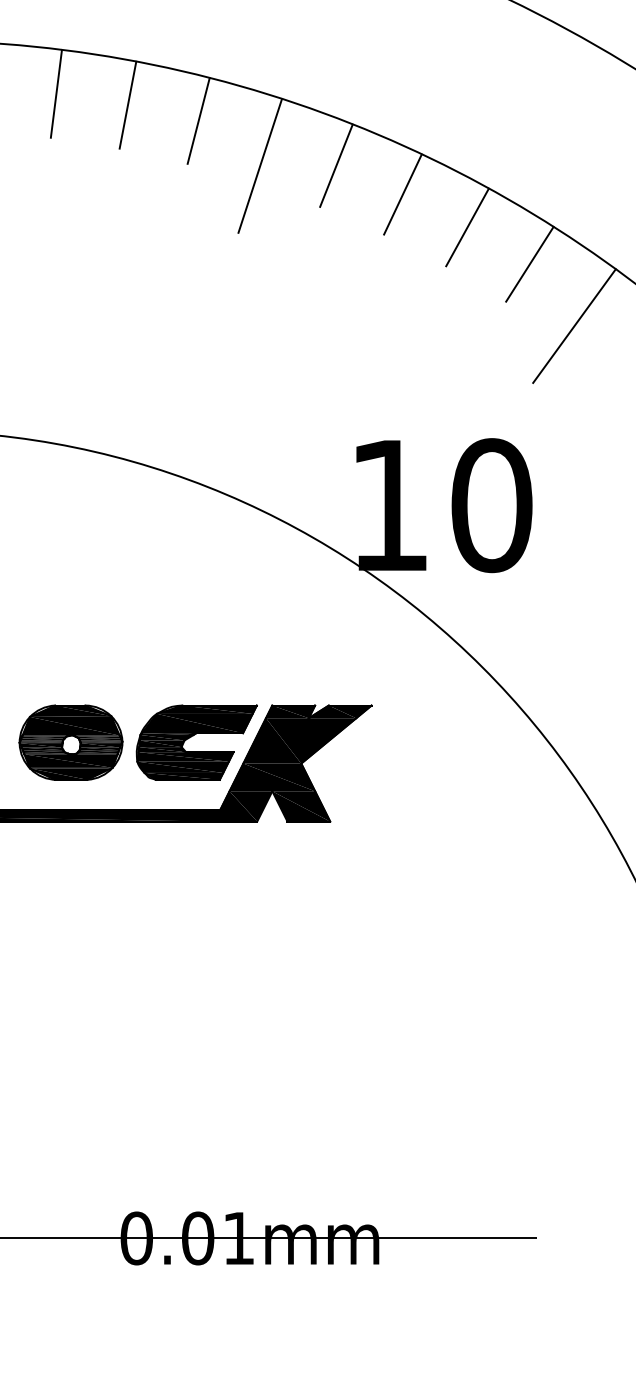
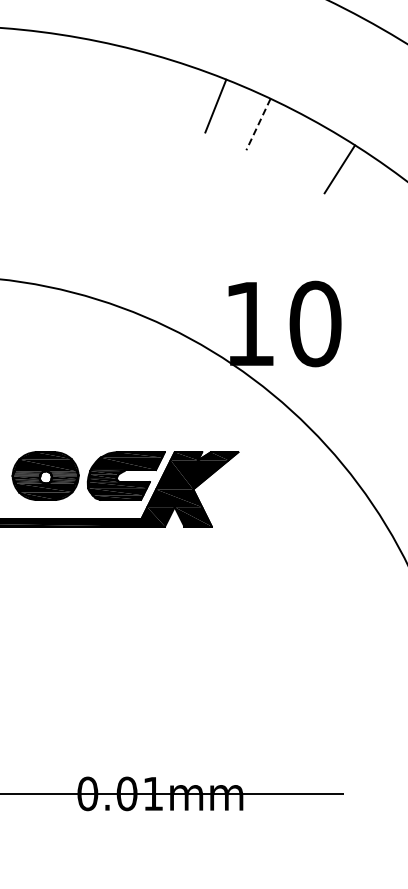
line: (55, 93) -> (35, 59), removed
line: (126, 105) -> (81, 67), removed
line: (198, 119) -> (127, 76), removed
line: (259, 166) -> (166, 106), removed
line: (403, 195) -> (258, 125), solid -> dashed
line: (466, 227) -> (299, 145), removed
line: (573, 325) -> (367, 208), removed

